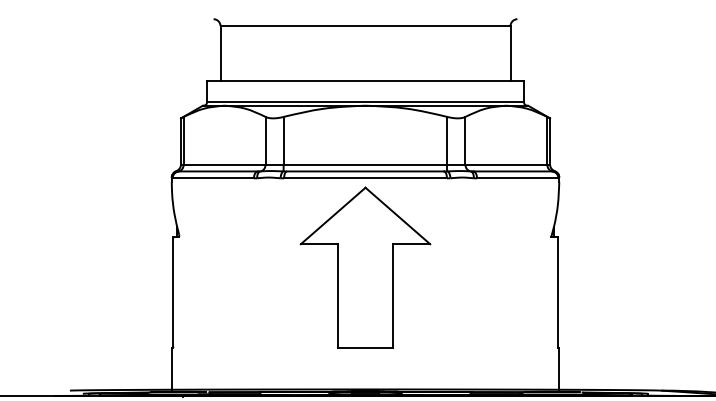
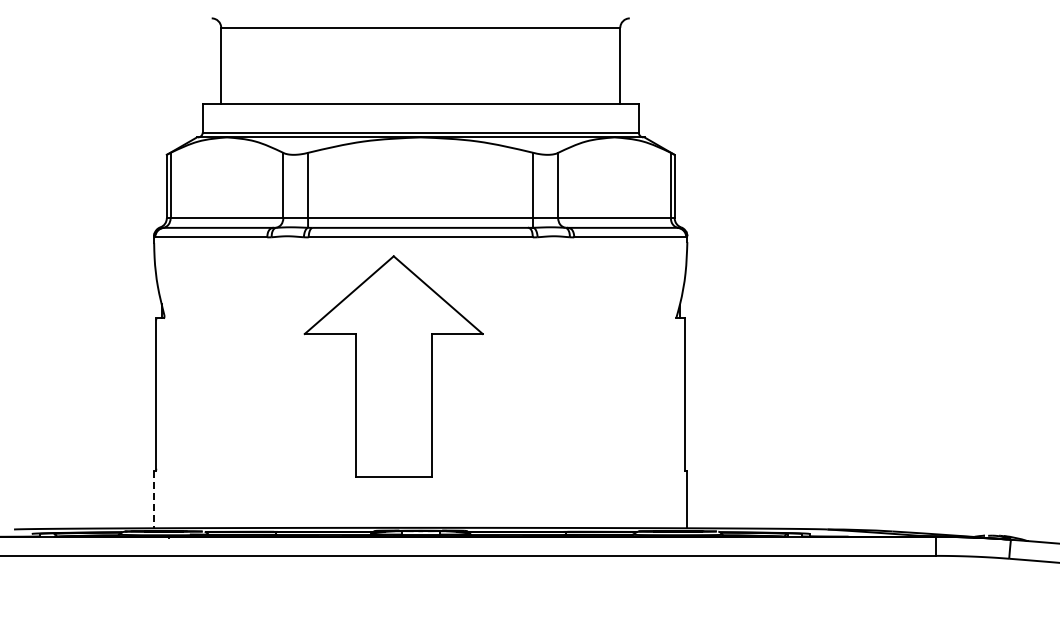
part: (365, 267) -> (393, 366), moved
line: (172, 368) -> (154, 499), solid -> dashed

